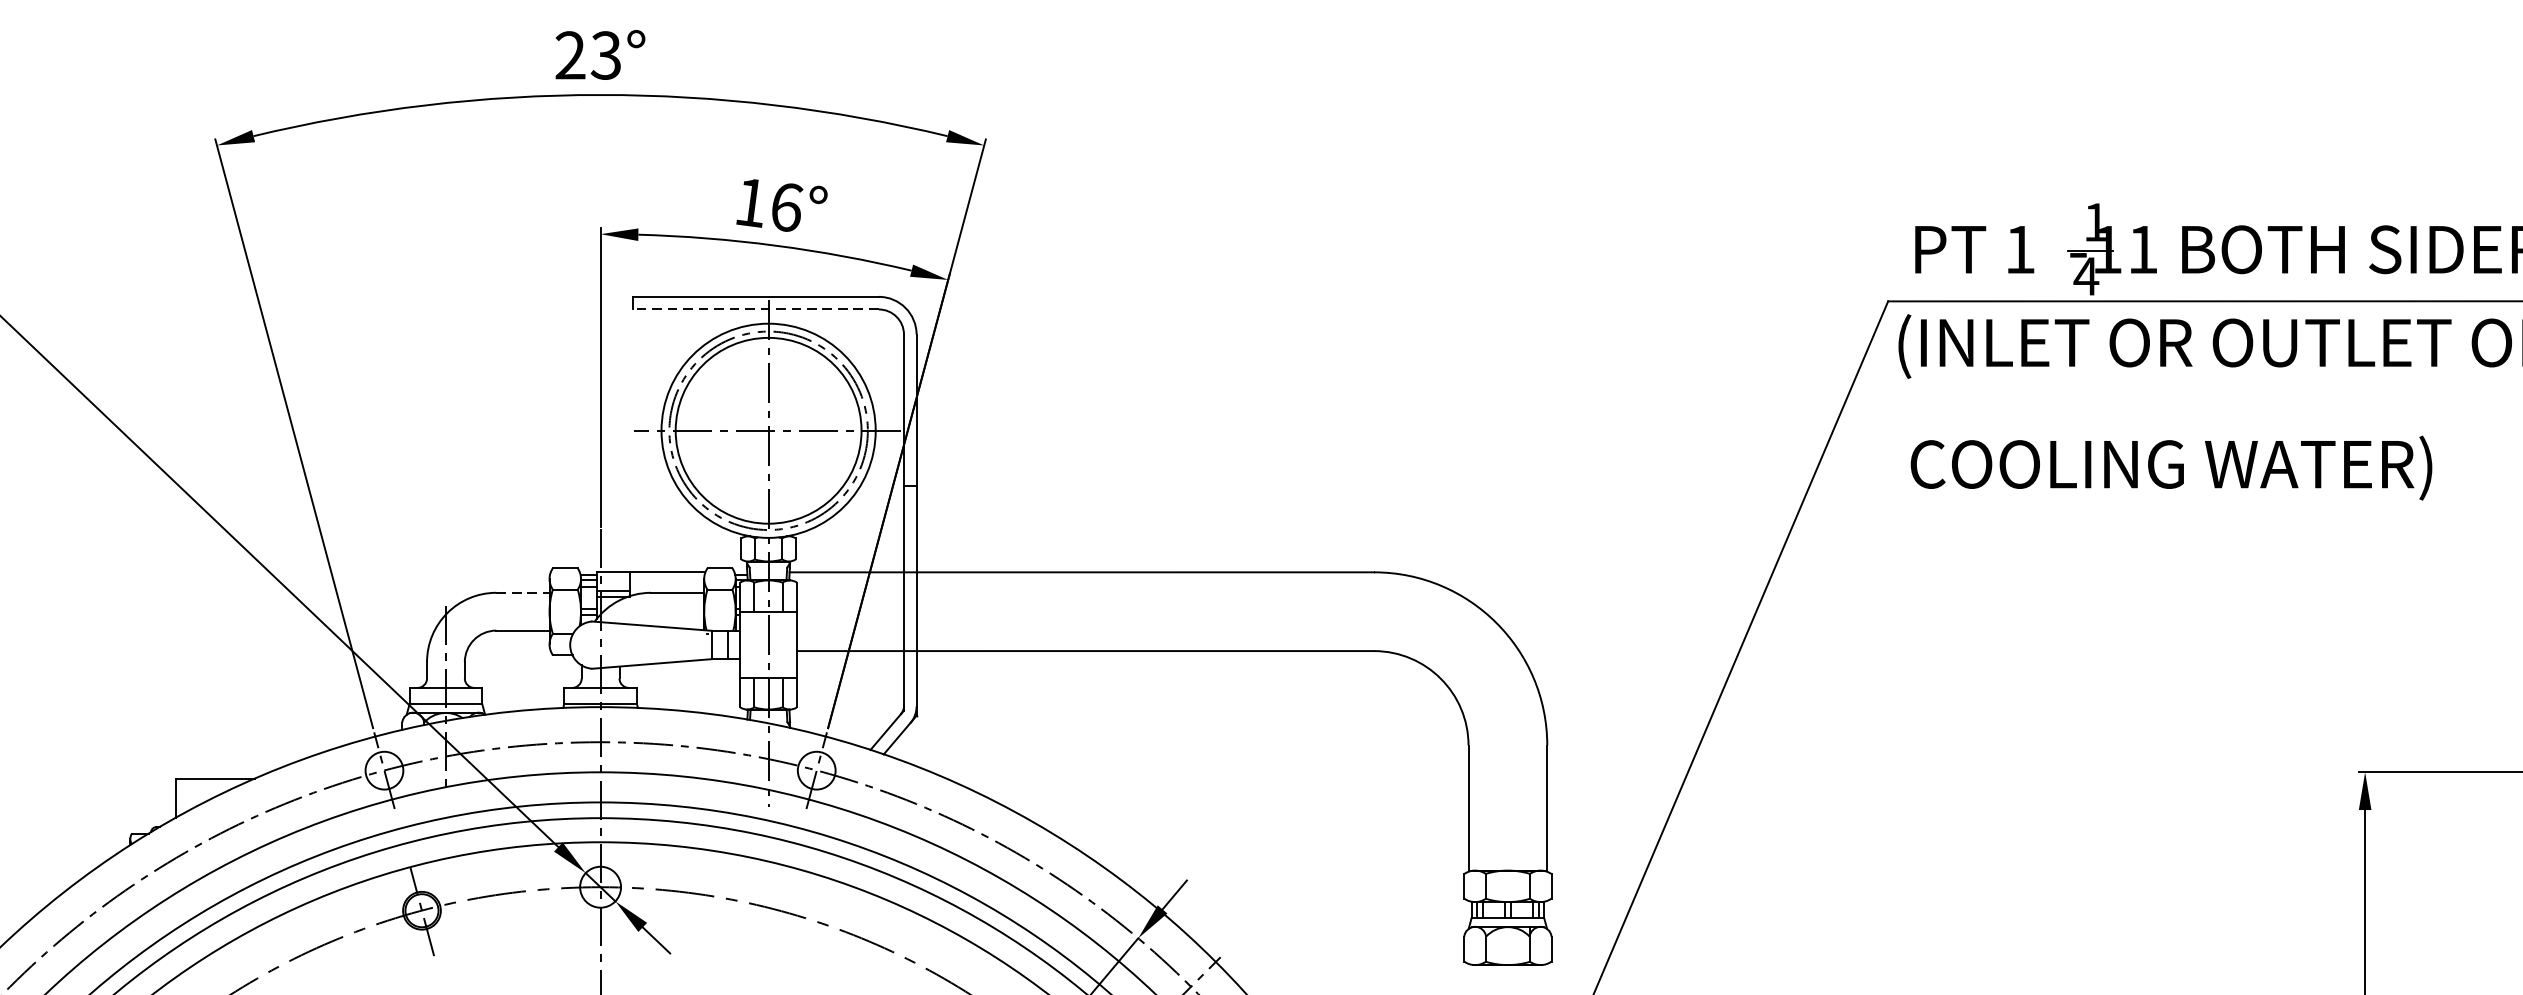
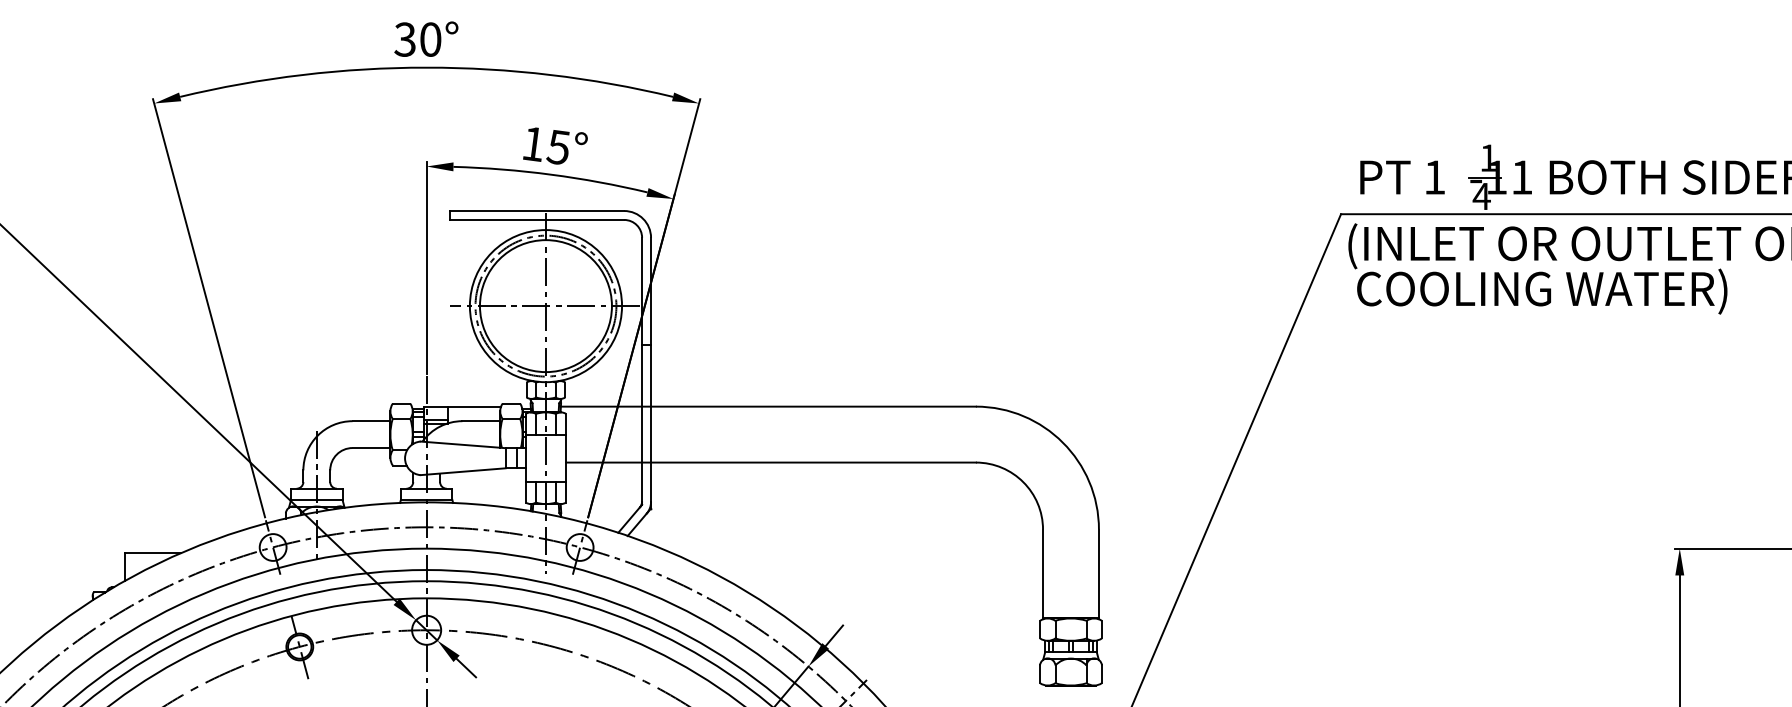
text: (587, 55) -> (417, 39), 23° -> 30°
text: (786, 207) -> (558, 147), 16° -> 15°
line: (755, 308) -> (536, 219), dashed -> solid
text: (2171, 467) -> (1542, 291), moved
line: (522, 593) -> (371, 421), dashed -> solid

